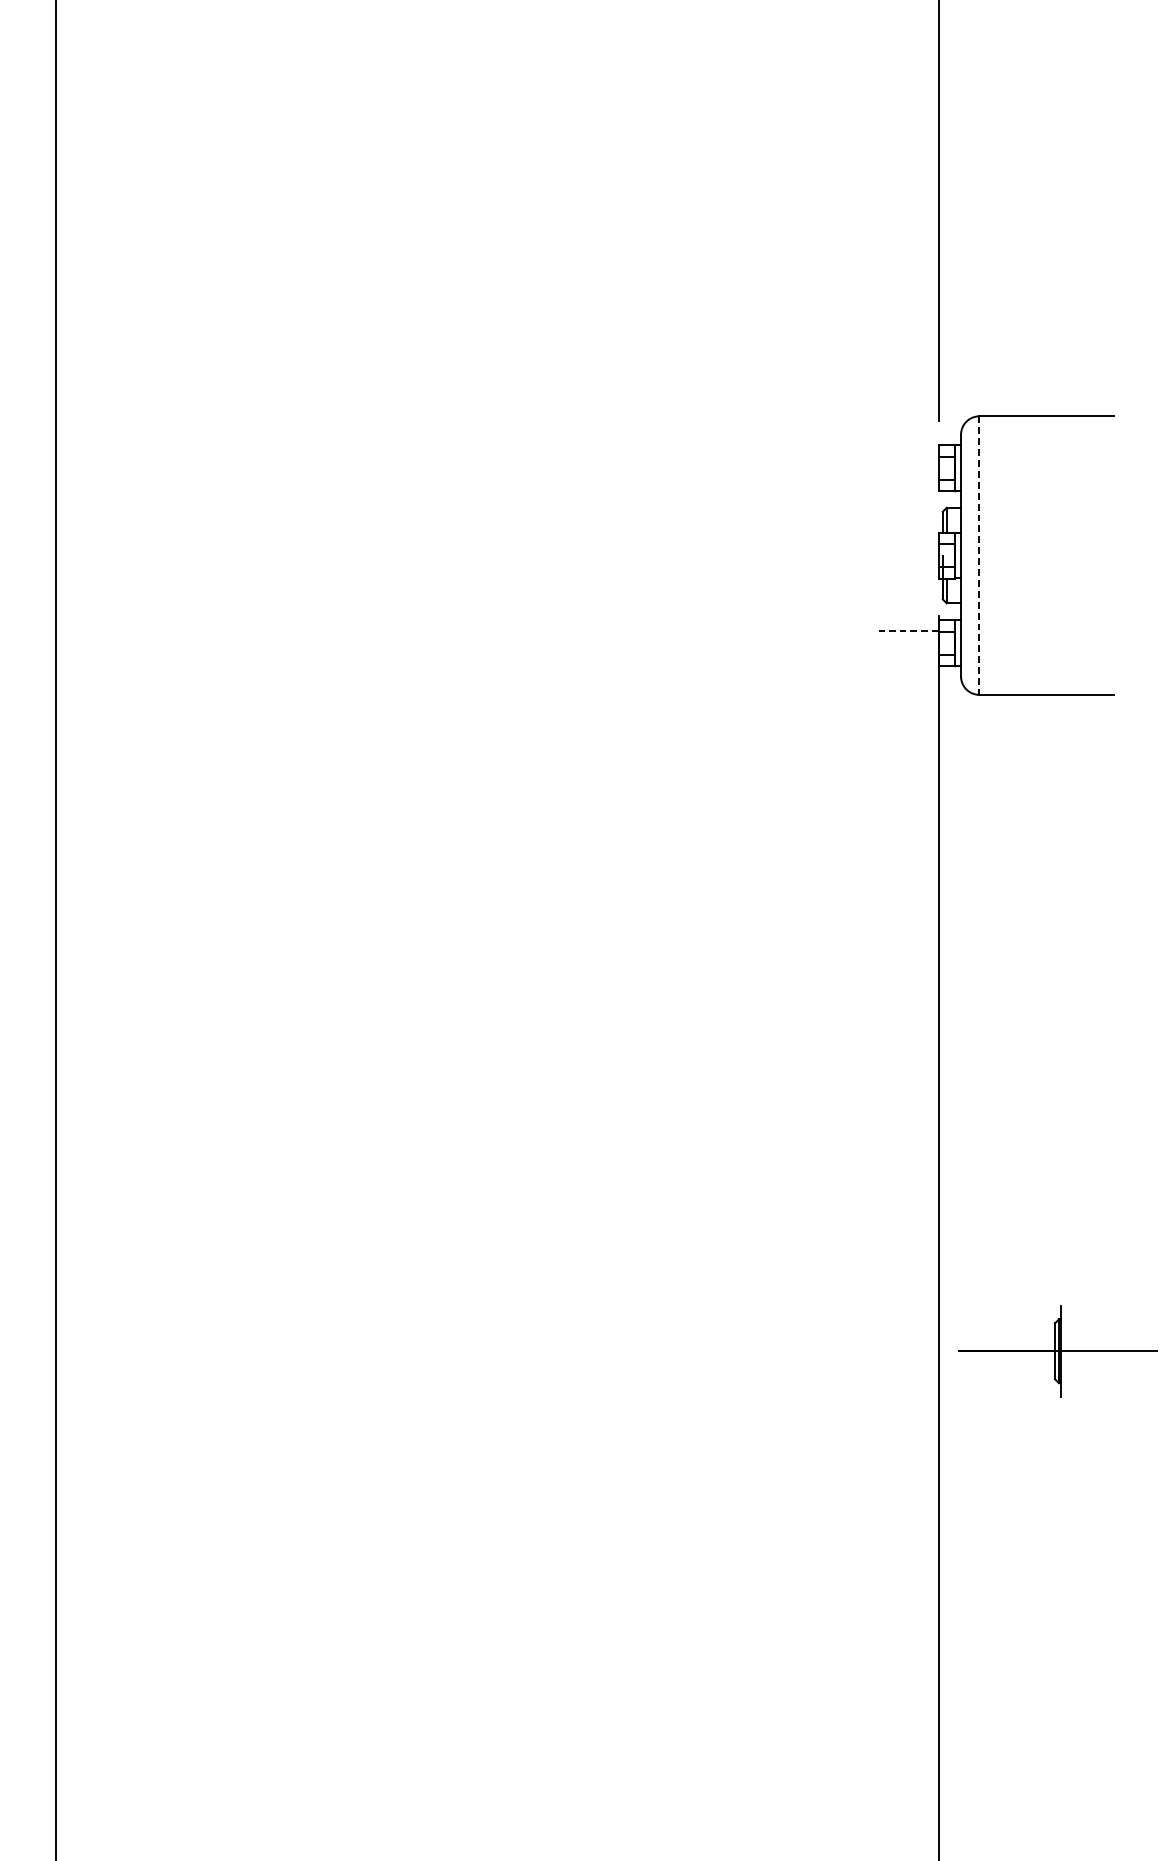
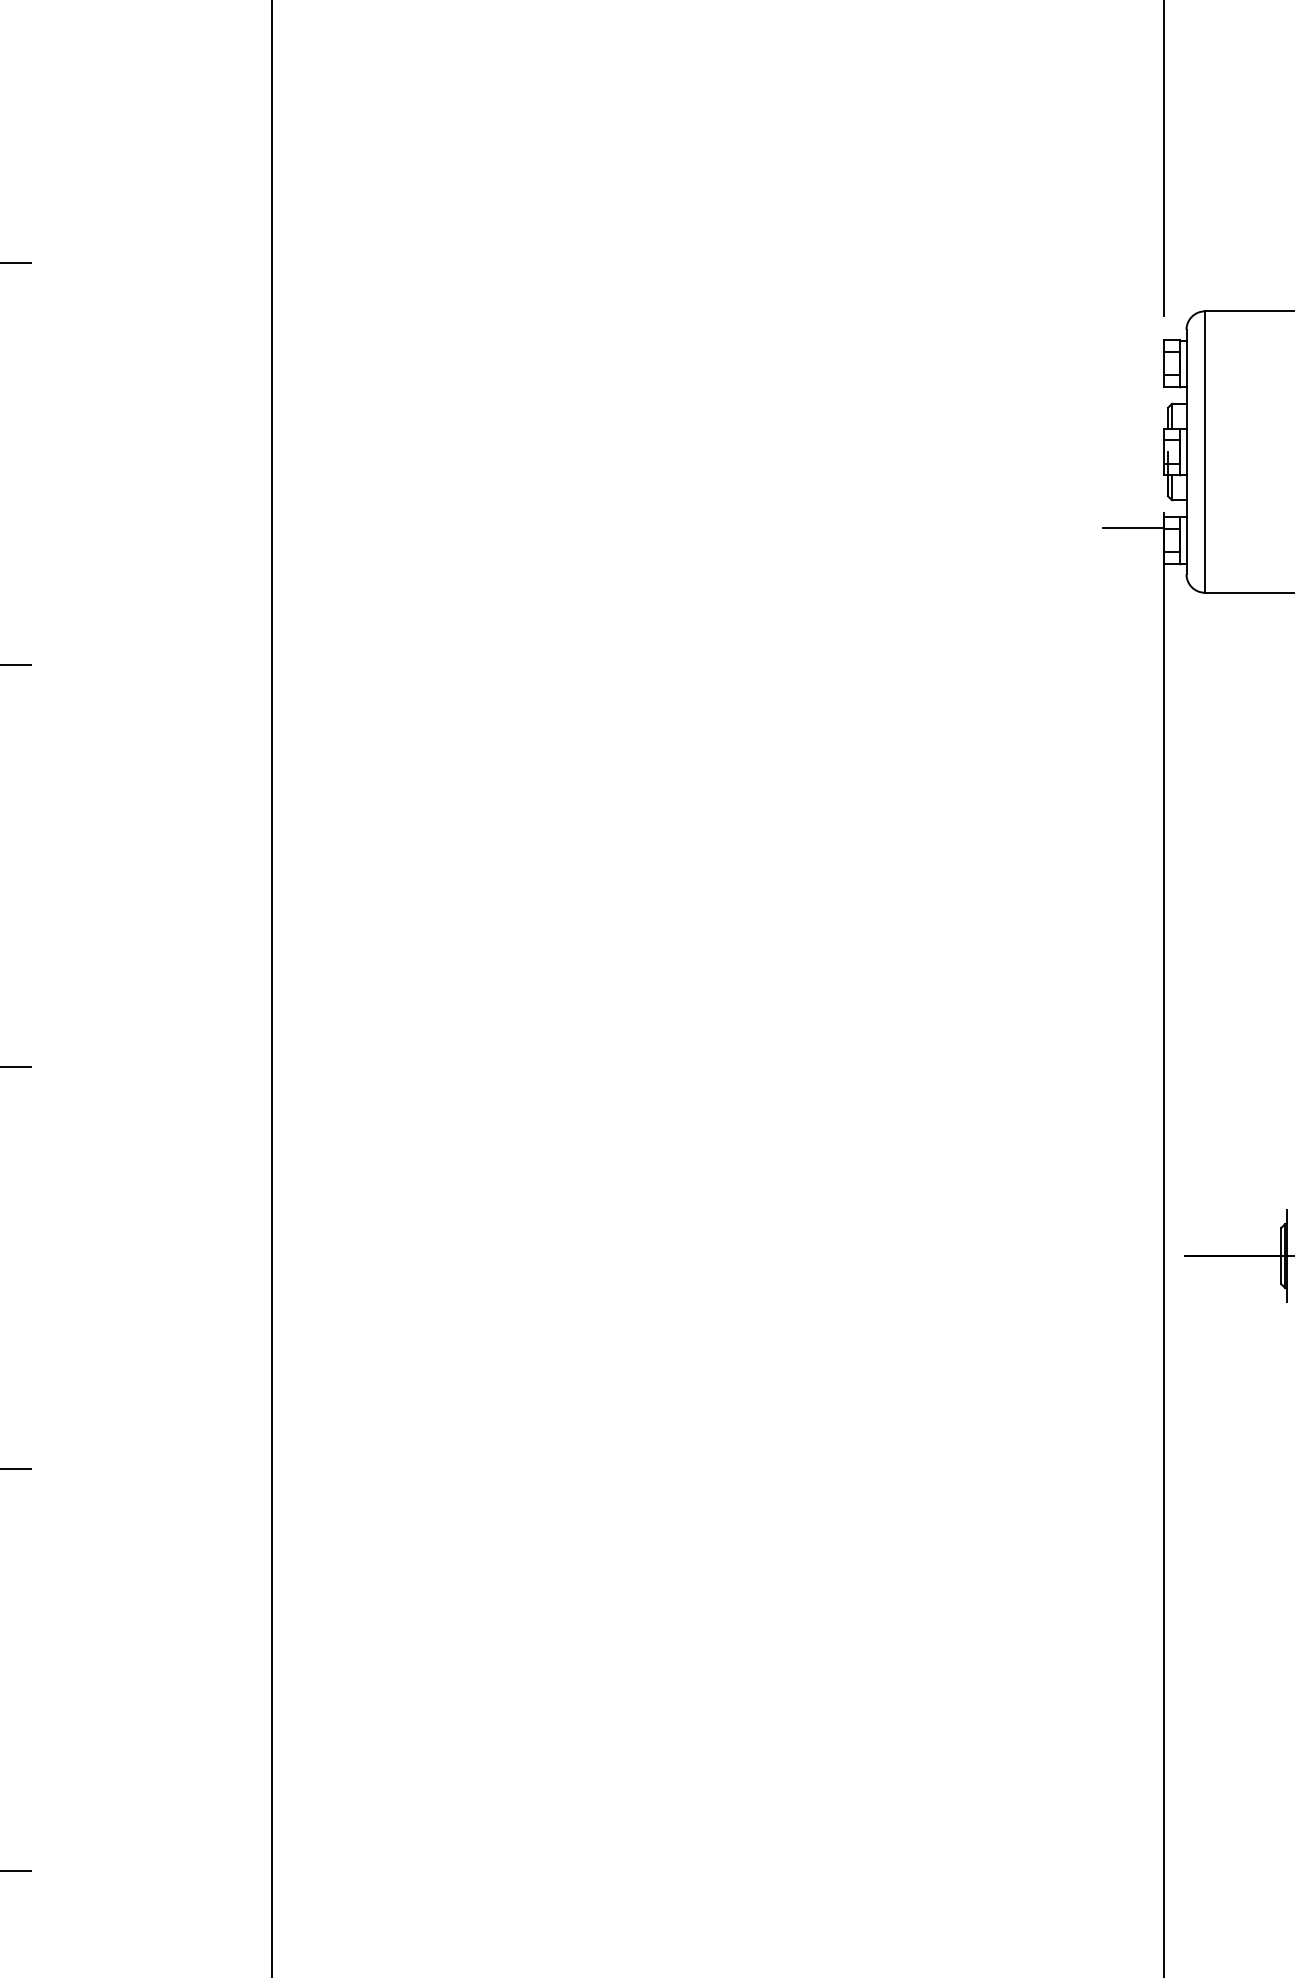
line: (978, 556) -> (1204, 452), dashed -> solid
line: (908, 631) -> (1133, 528), dashed -> solid

